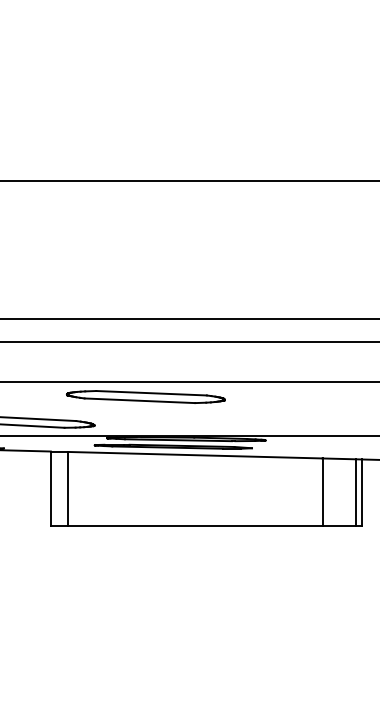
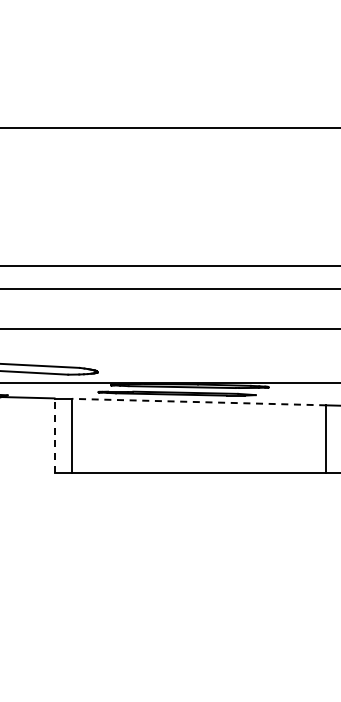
part: (145, 396) -> (149, 343), removed
line: (194, 455) -> (198, 402), solid -> dashed
line: (50, 488) -> (54, 435), solid -> dashed

